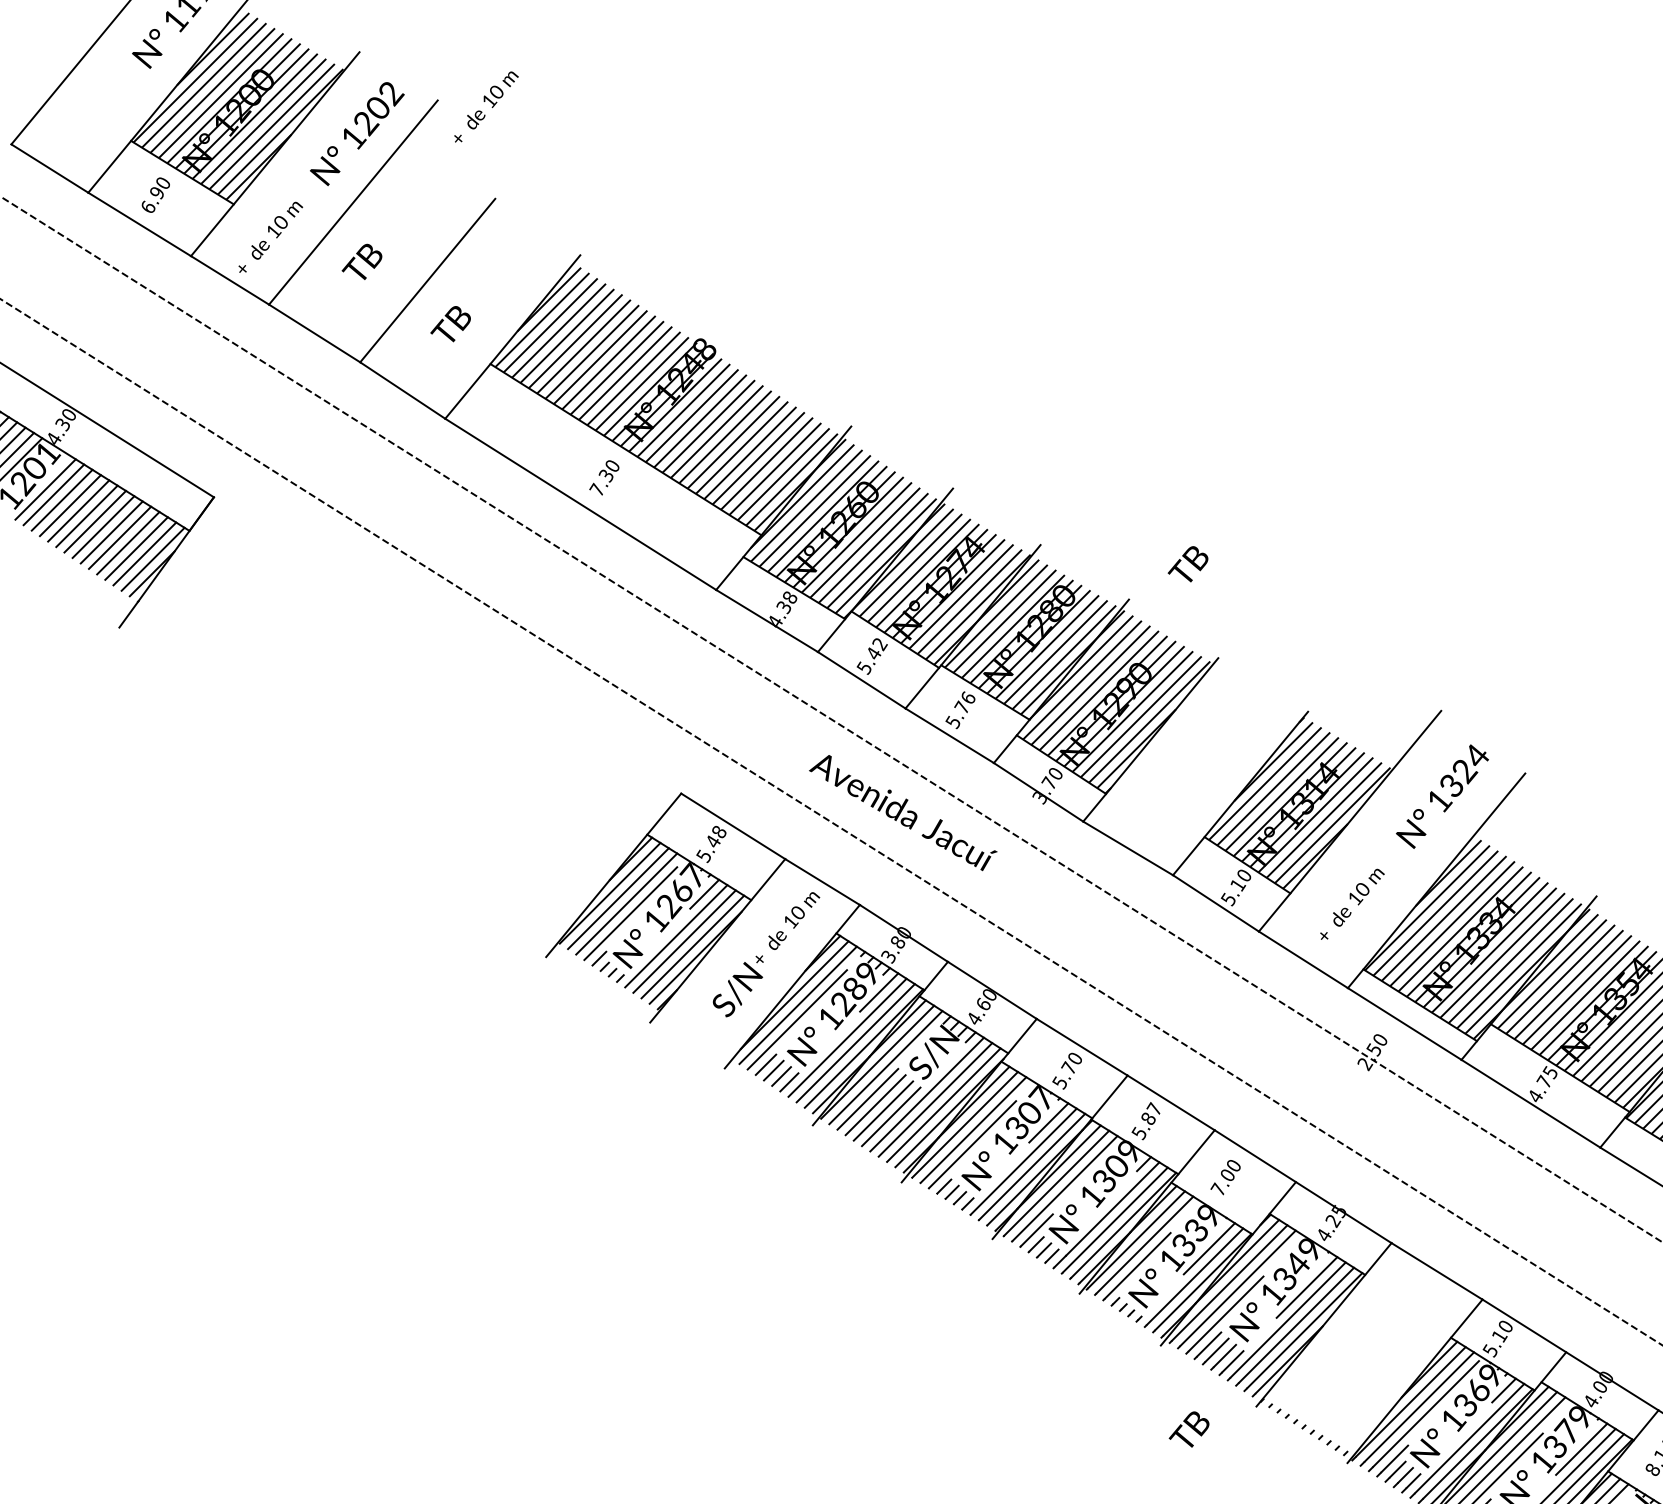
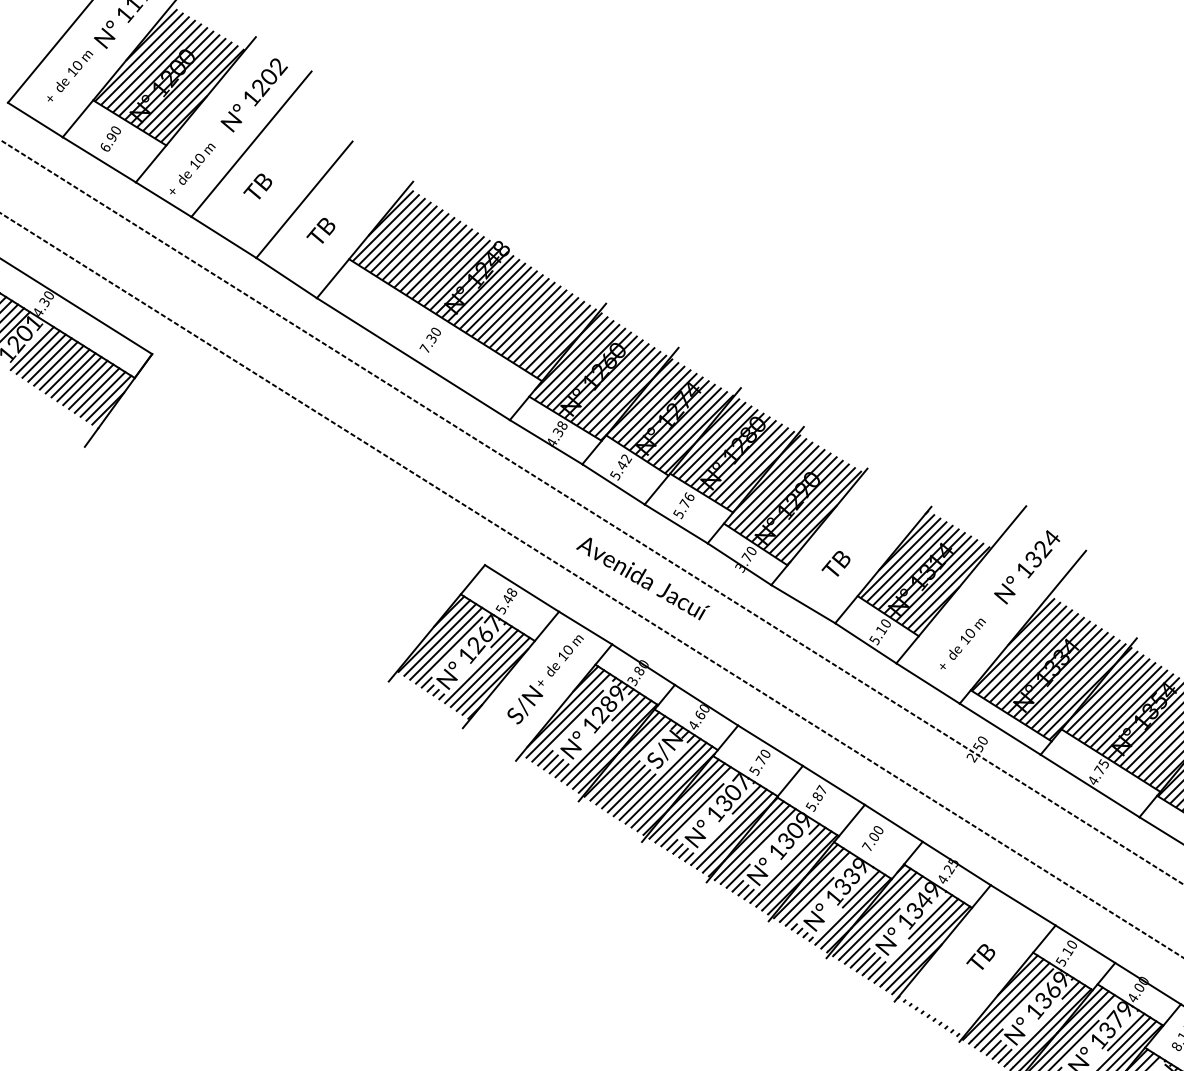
text: (486, 107) -> (70, 76), moved
text: (1187, 563) -> (835, 563), moved
text: (1188, 1428) -> (980, 956), moved

